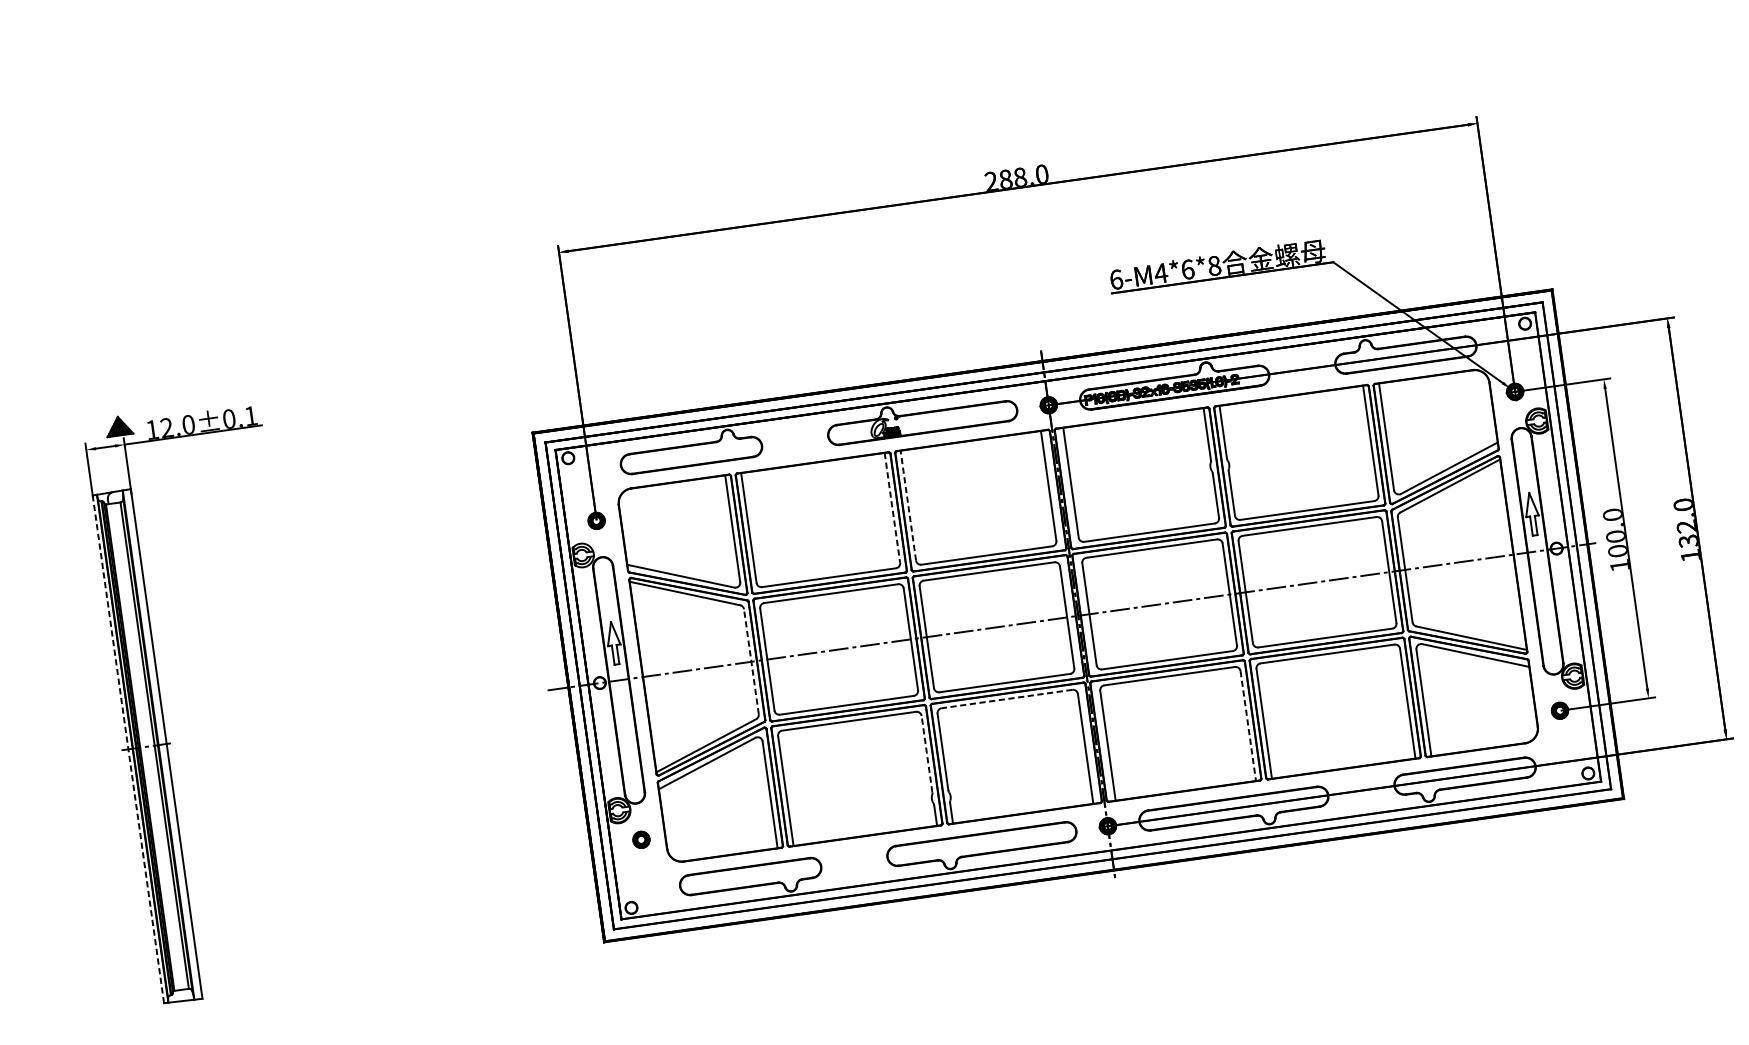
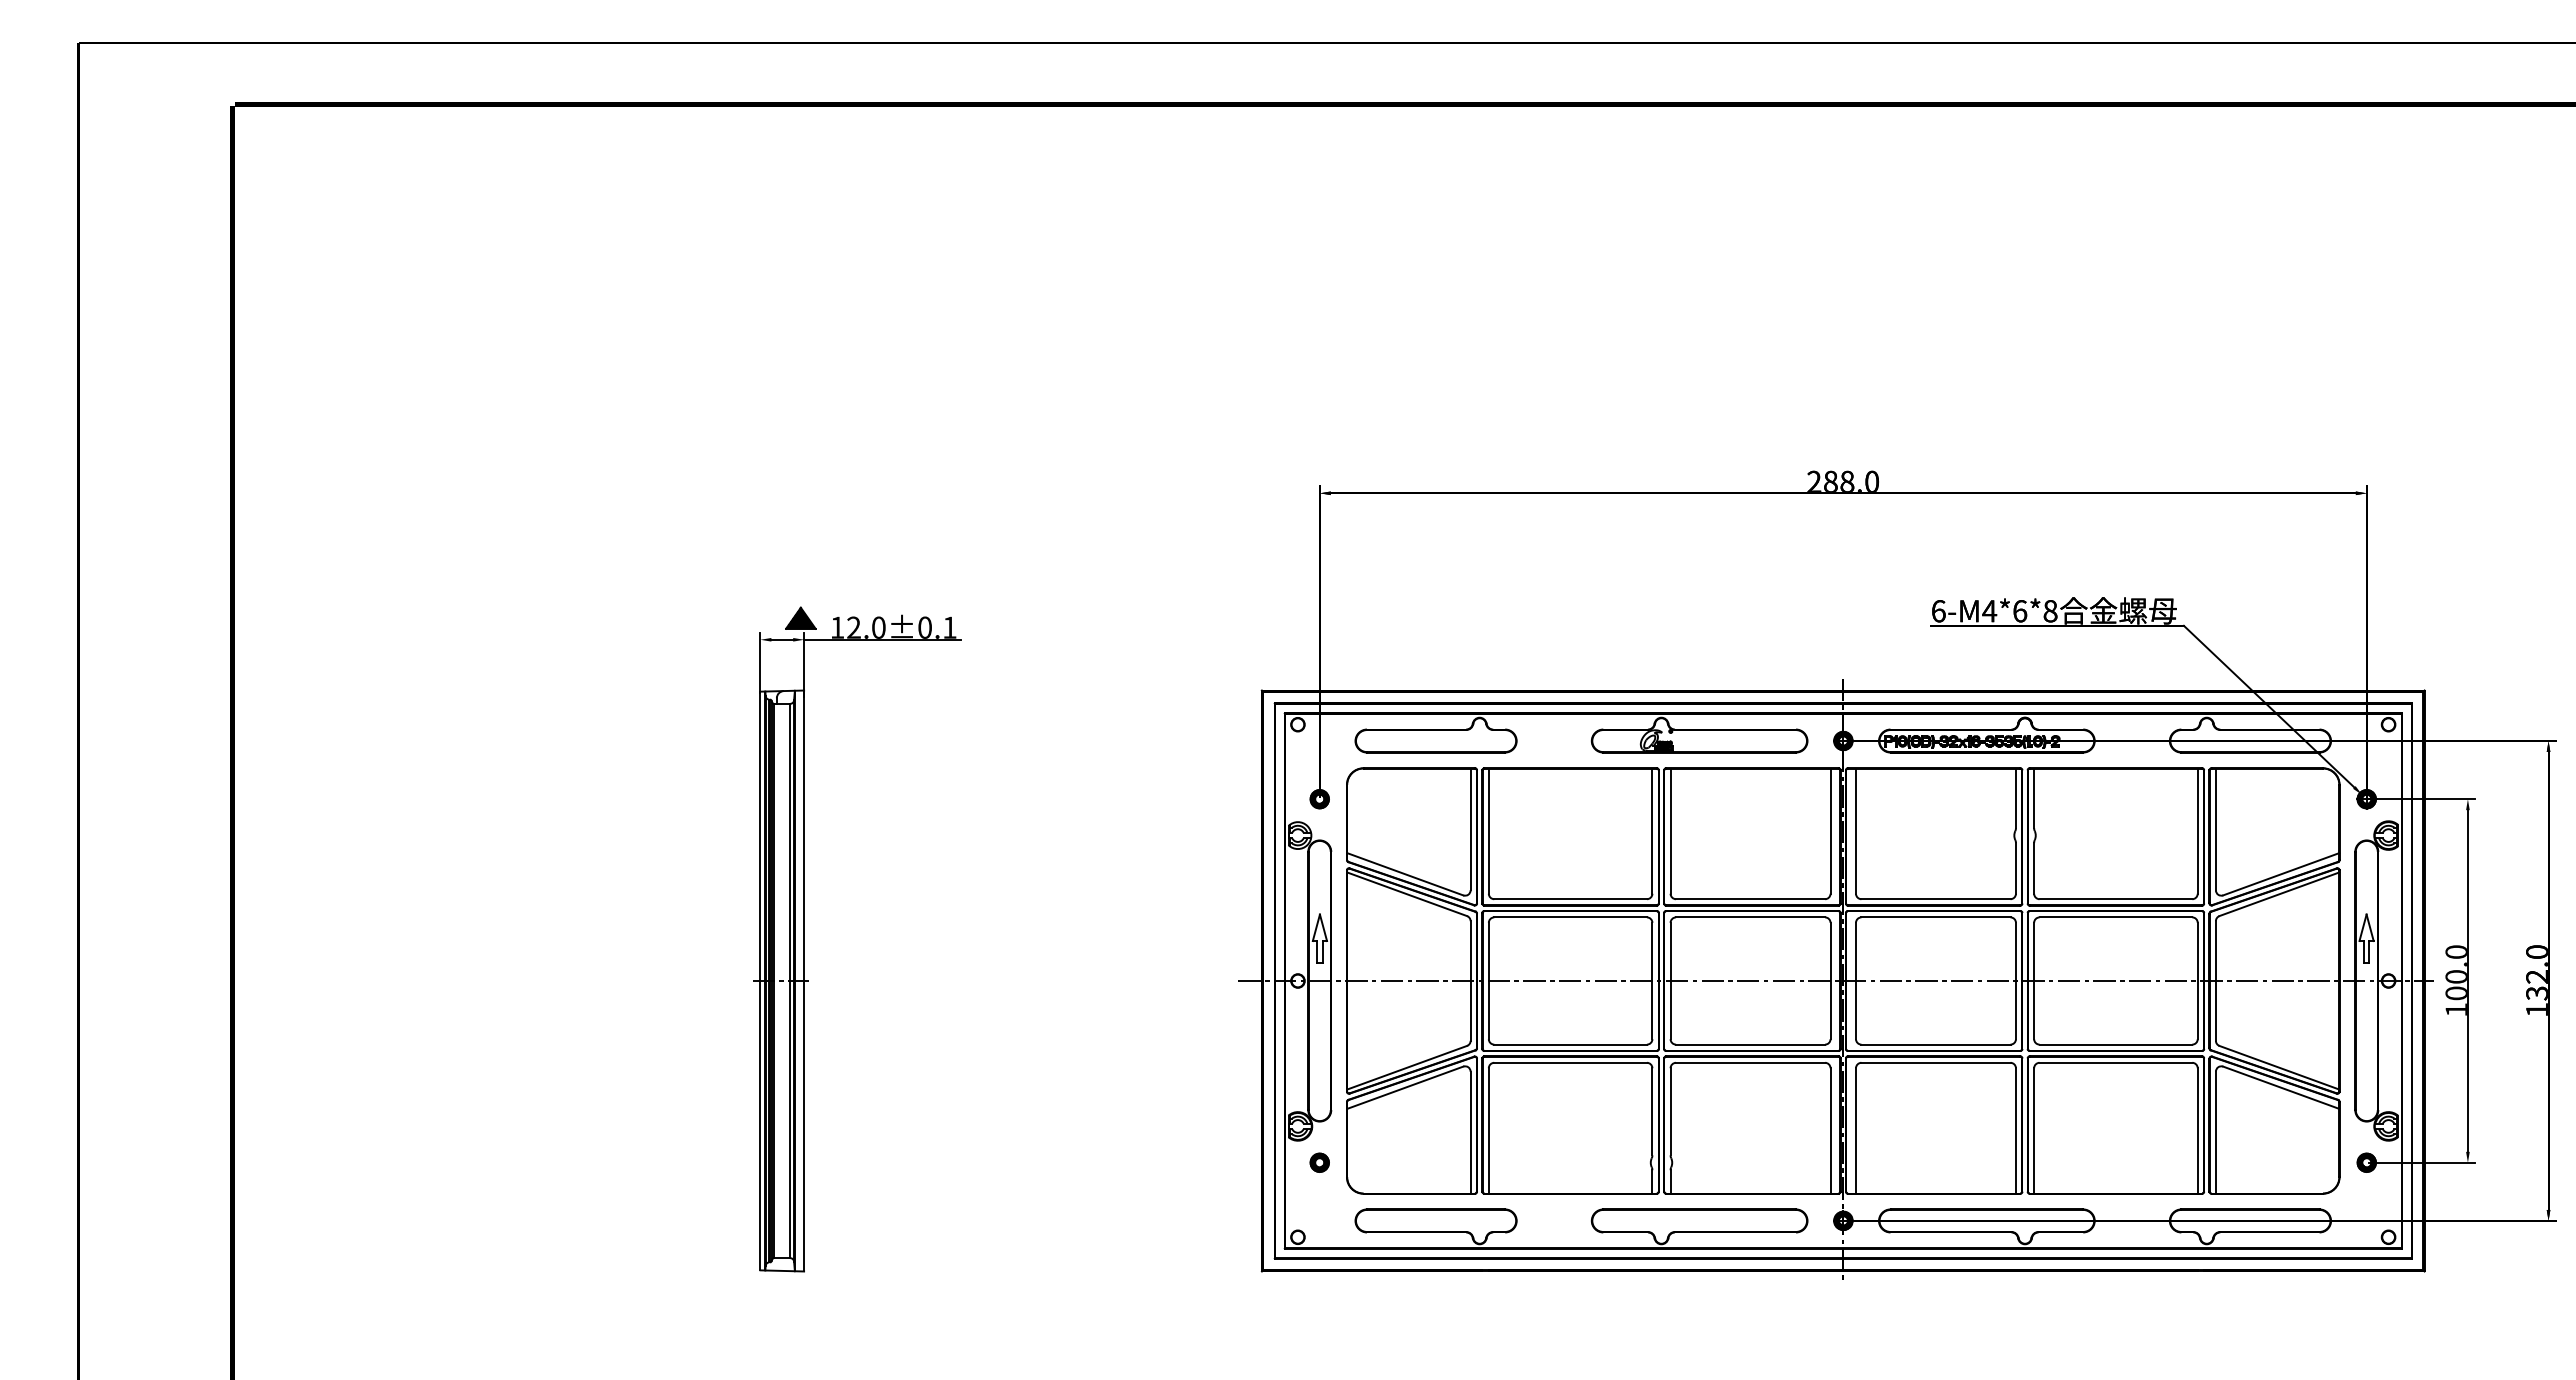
line: (908, 506) -> (1670, 831), dashed -> solid
line: (892, 508) -> (1652, 831), dashed -> solid
line: (751, 662) -> (1470, 981), dashed -> solid
line: (1006, 698) -> (1750, 1062), dashed -> solid
line: (1247, 725) -> (2015, 1130), dashed -> solid
line: (128, 748) -> (760, 980), dashed -> solid
line: (927, 753) -> (1652, 1111), dashed -> solid

